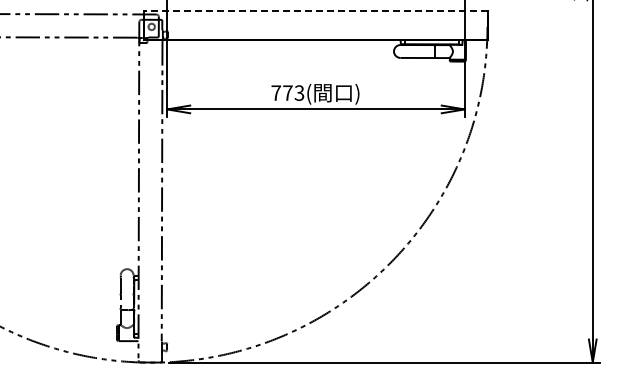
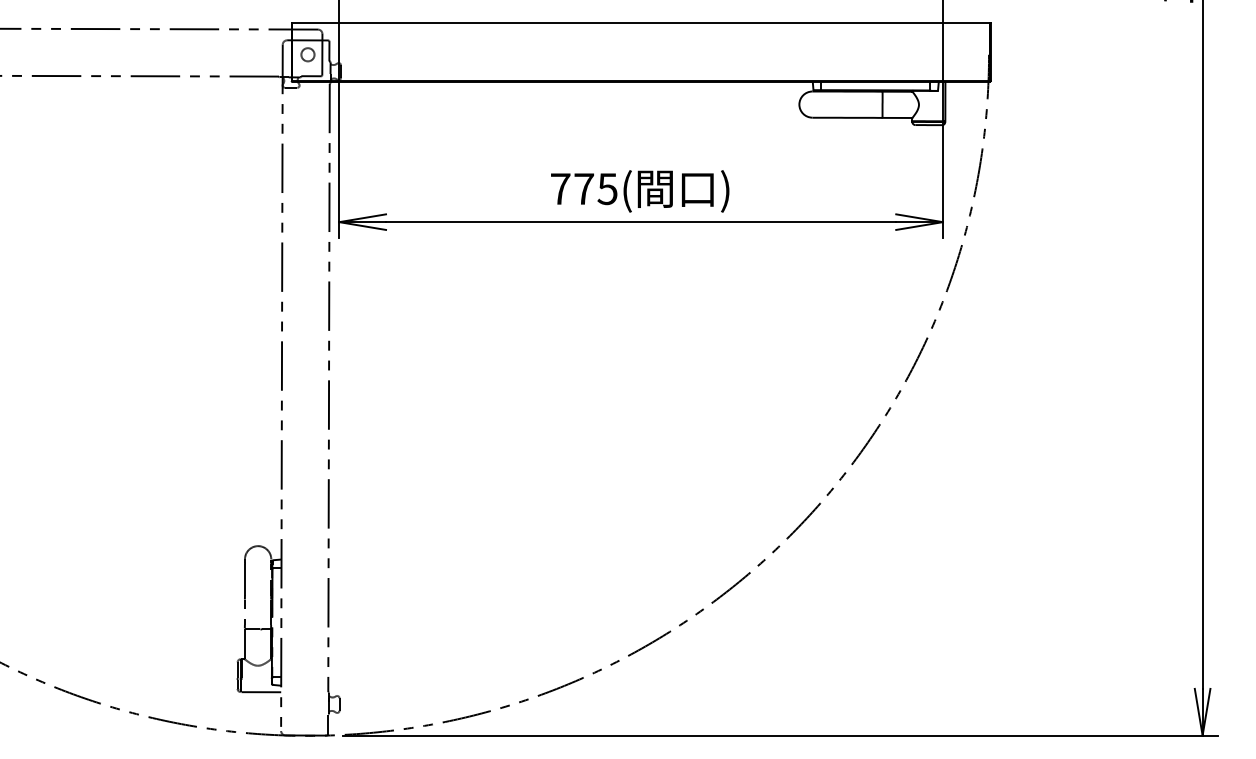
line: (315, 11) -> (640, 23), dashed -> solid
text: (299, 92) -> (607, 187), 773( -> 775(

